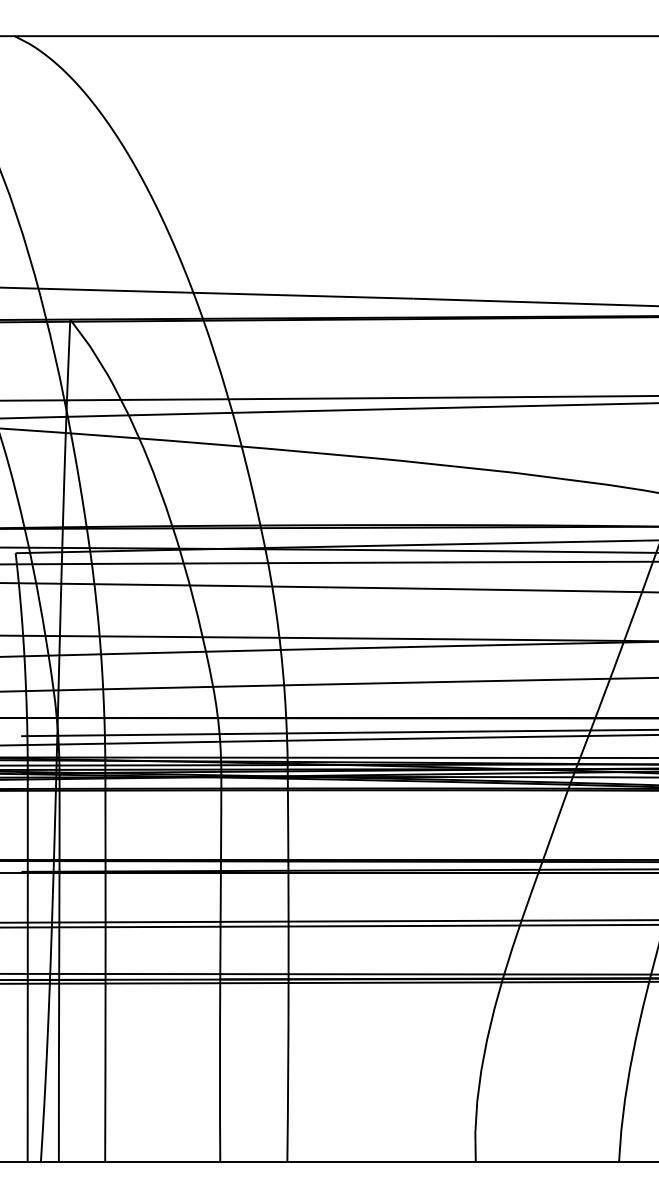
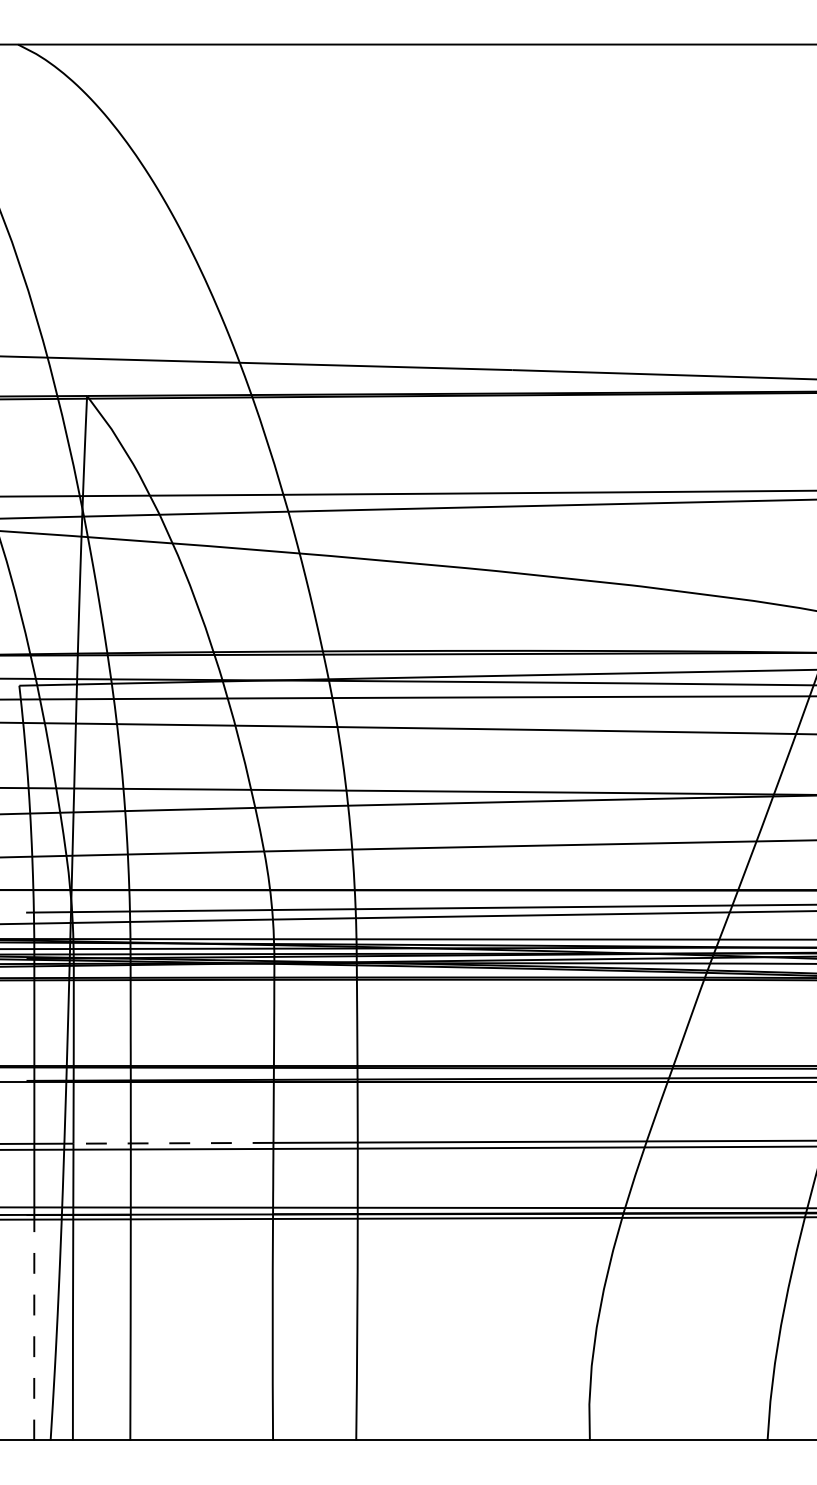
line: (139, 922) -> (173, 1143), solid -> dashed
line: (27, 1070) -> (34, 1327), solid -> dashed

